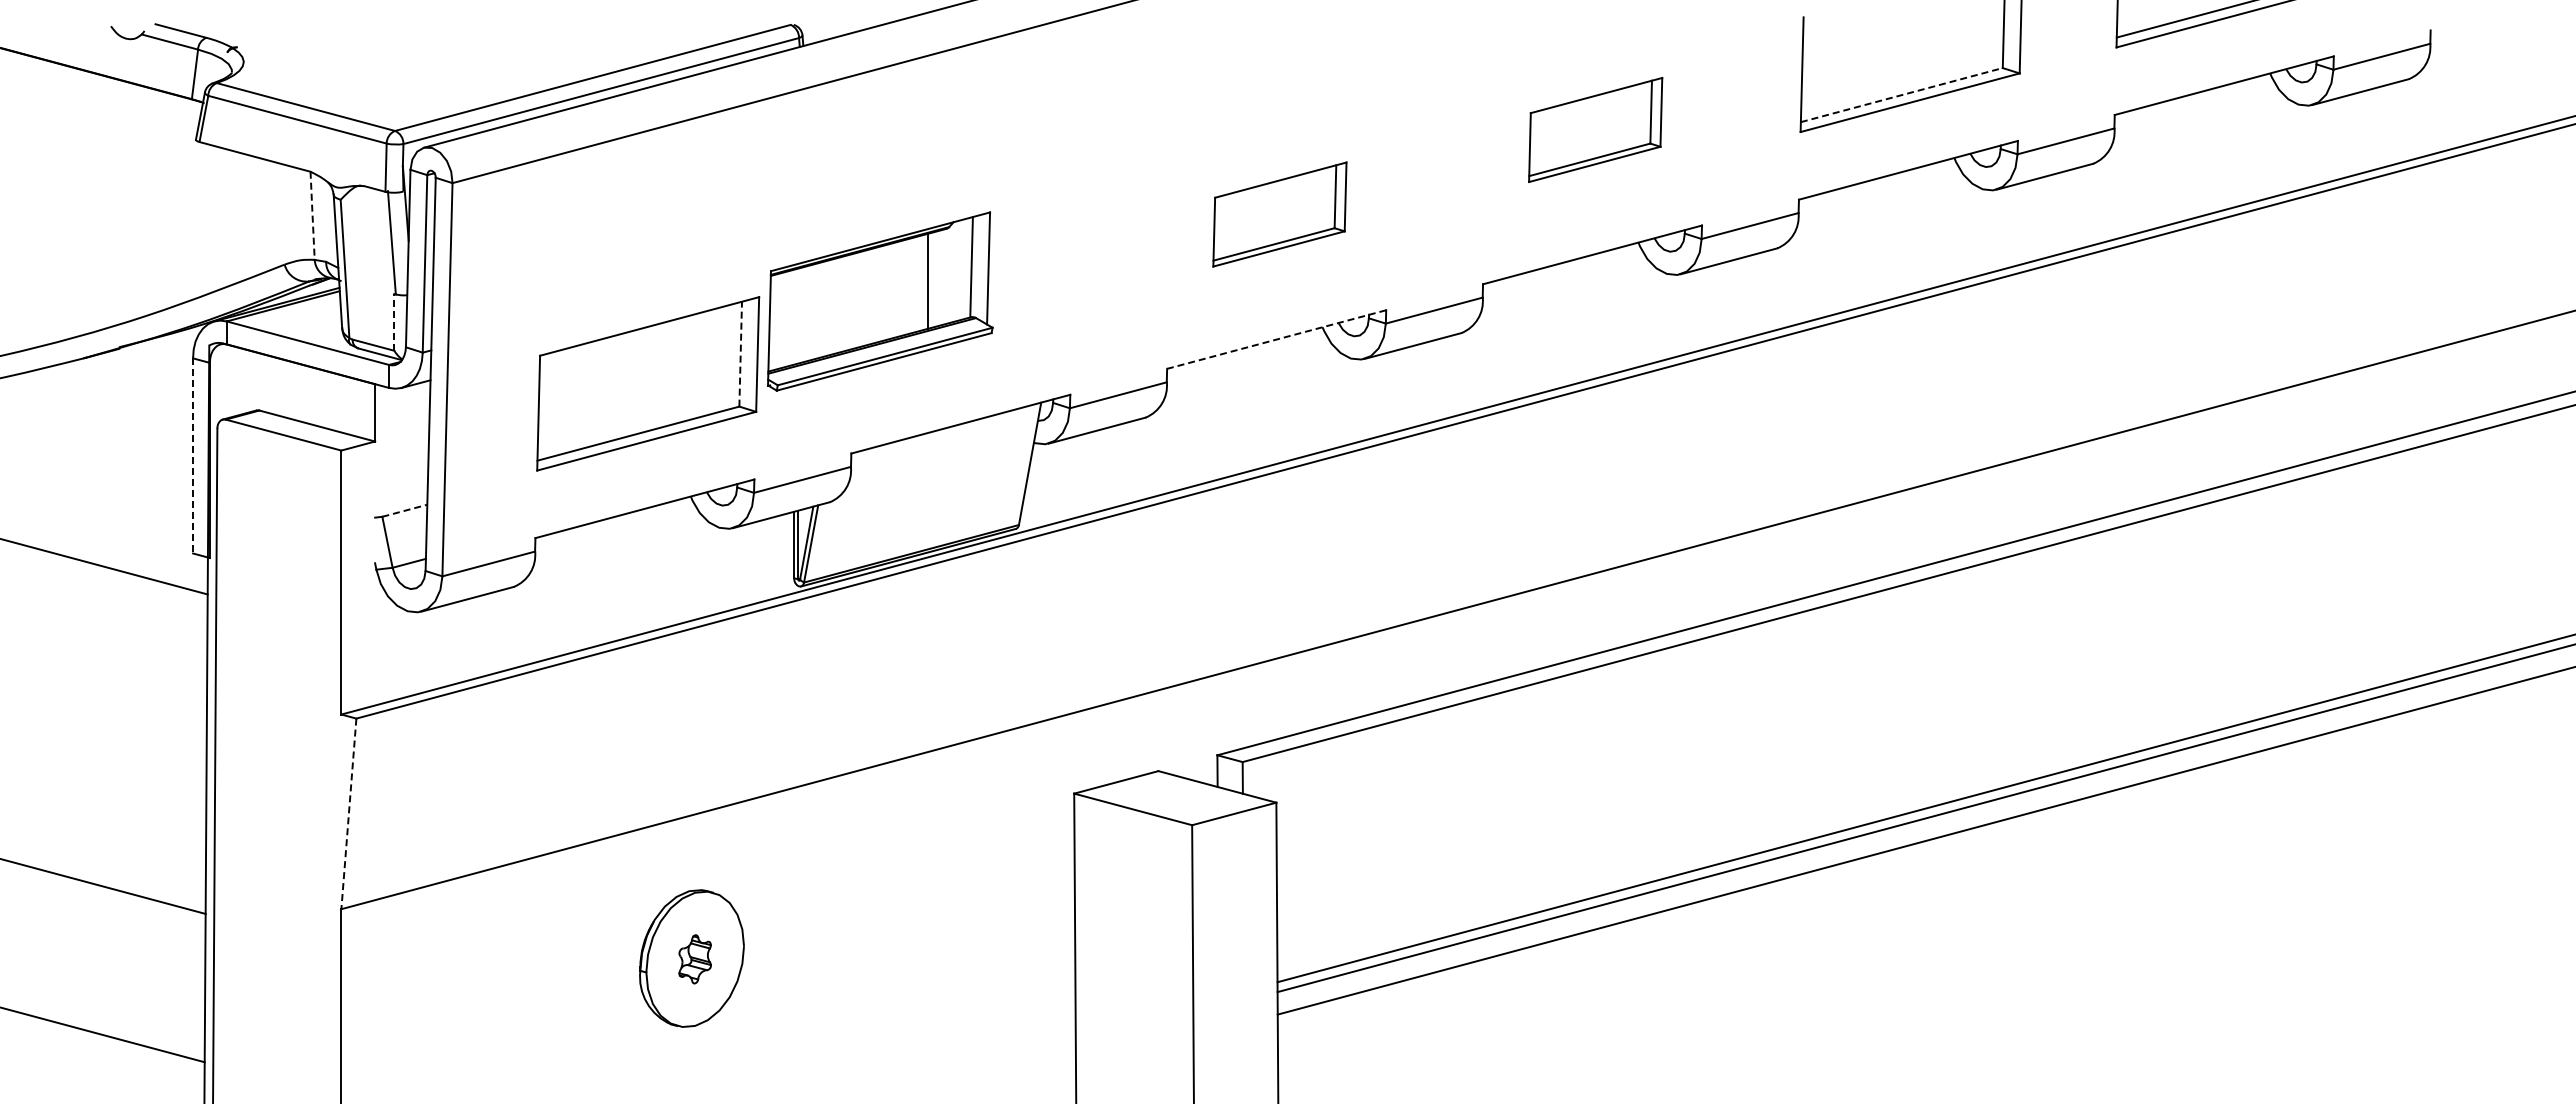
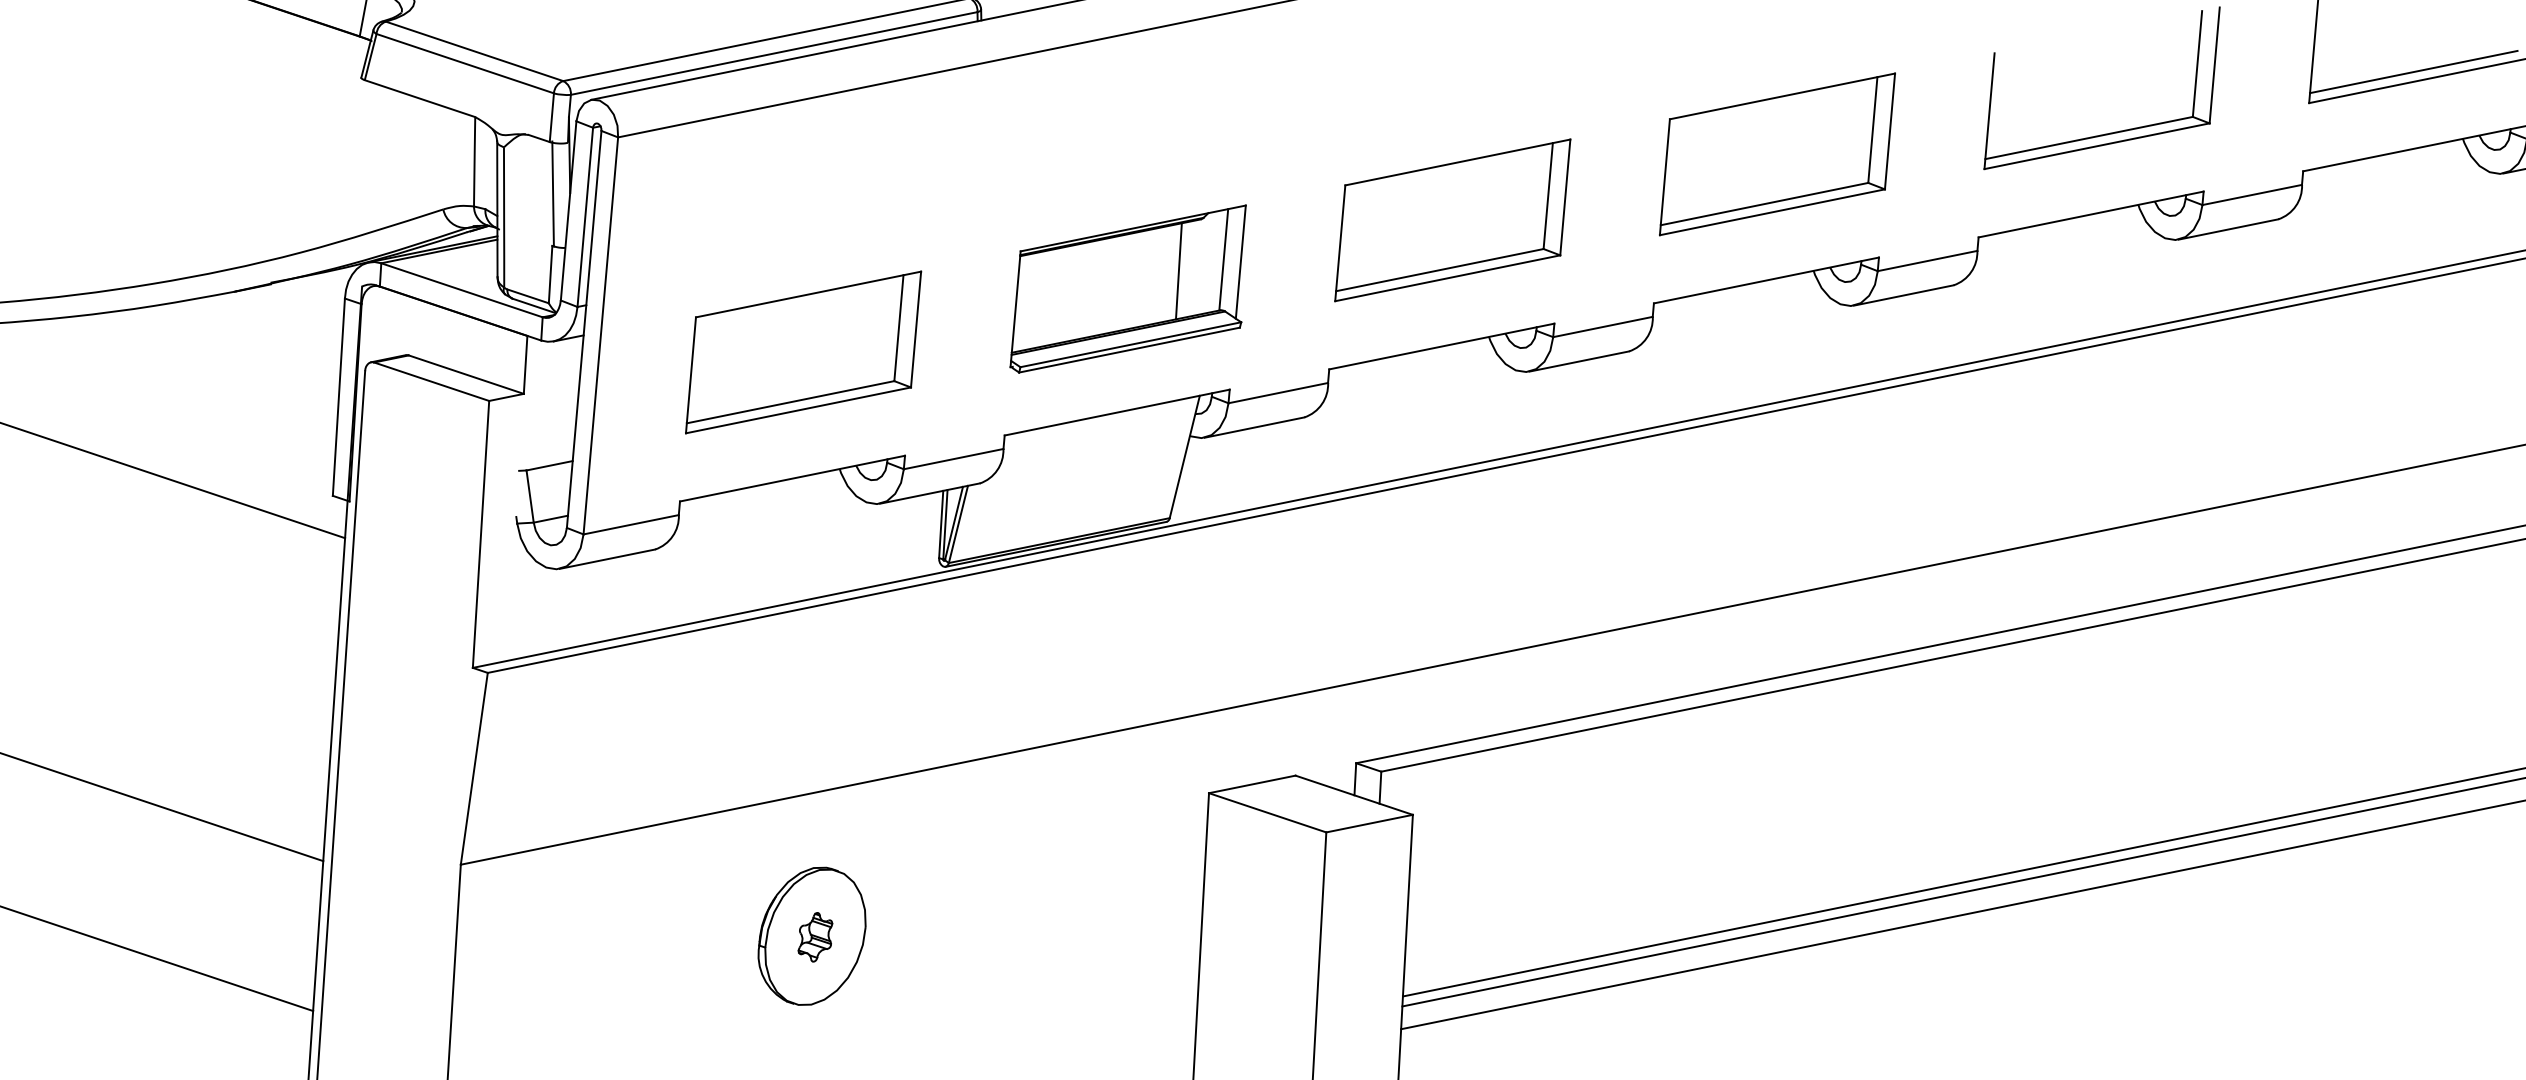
line: (1901, 95) -> (2088, 138), dashed -> solid
part: (1595, 129) -> (1777, 153), size x1.67
part: (1279, 214) -> (1452, 220), size x1.67
line: (312, 215) -> (474, 161), dashed -> solid
part: (880, 301) -> (1129, 288), moved
line: (394, 321) -> (550, 273), dashed -> solid
line: (1276, 339) -> (1441, 346), dashed -> solid
line: (740, 353) -> (898, 327), dashed -> solid
line: (193, 455) -> (339, 396), dashed -> solid
line: (405, 510) -> (550, 465), dashed -> solid
line: (348, 813) -> (473, 768), dashed -> solid

